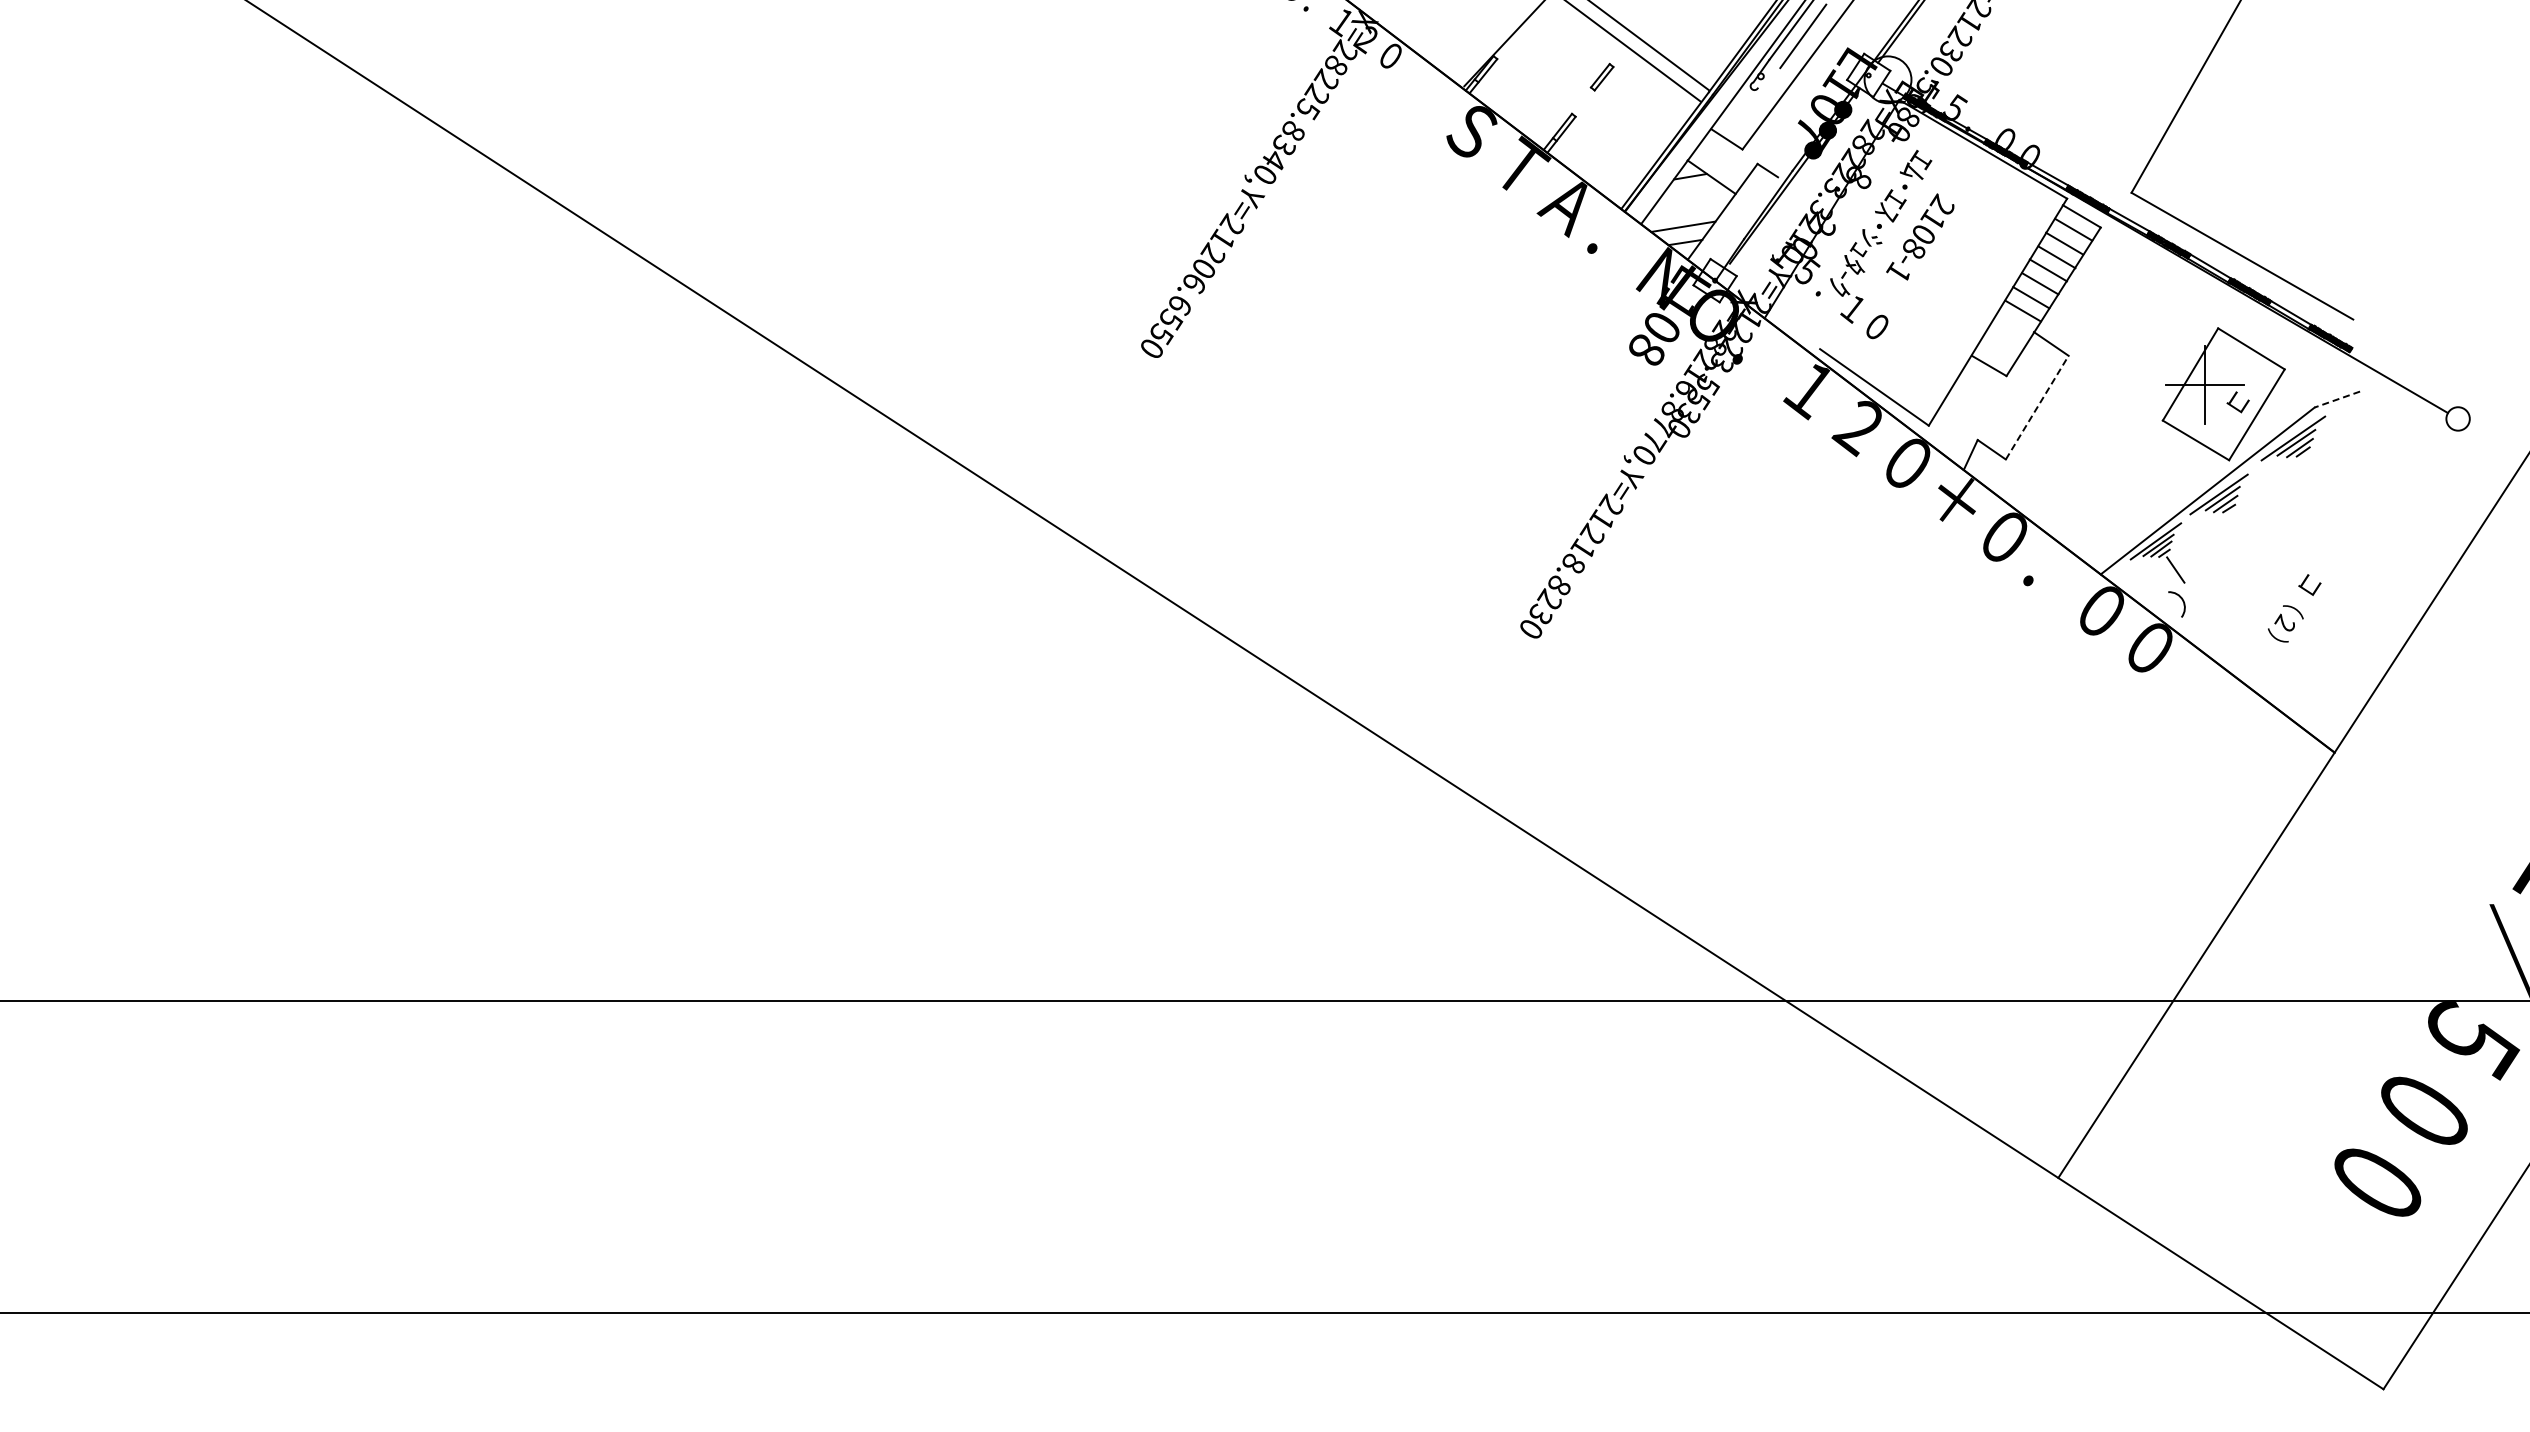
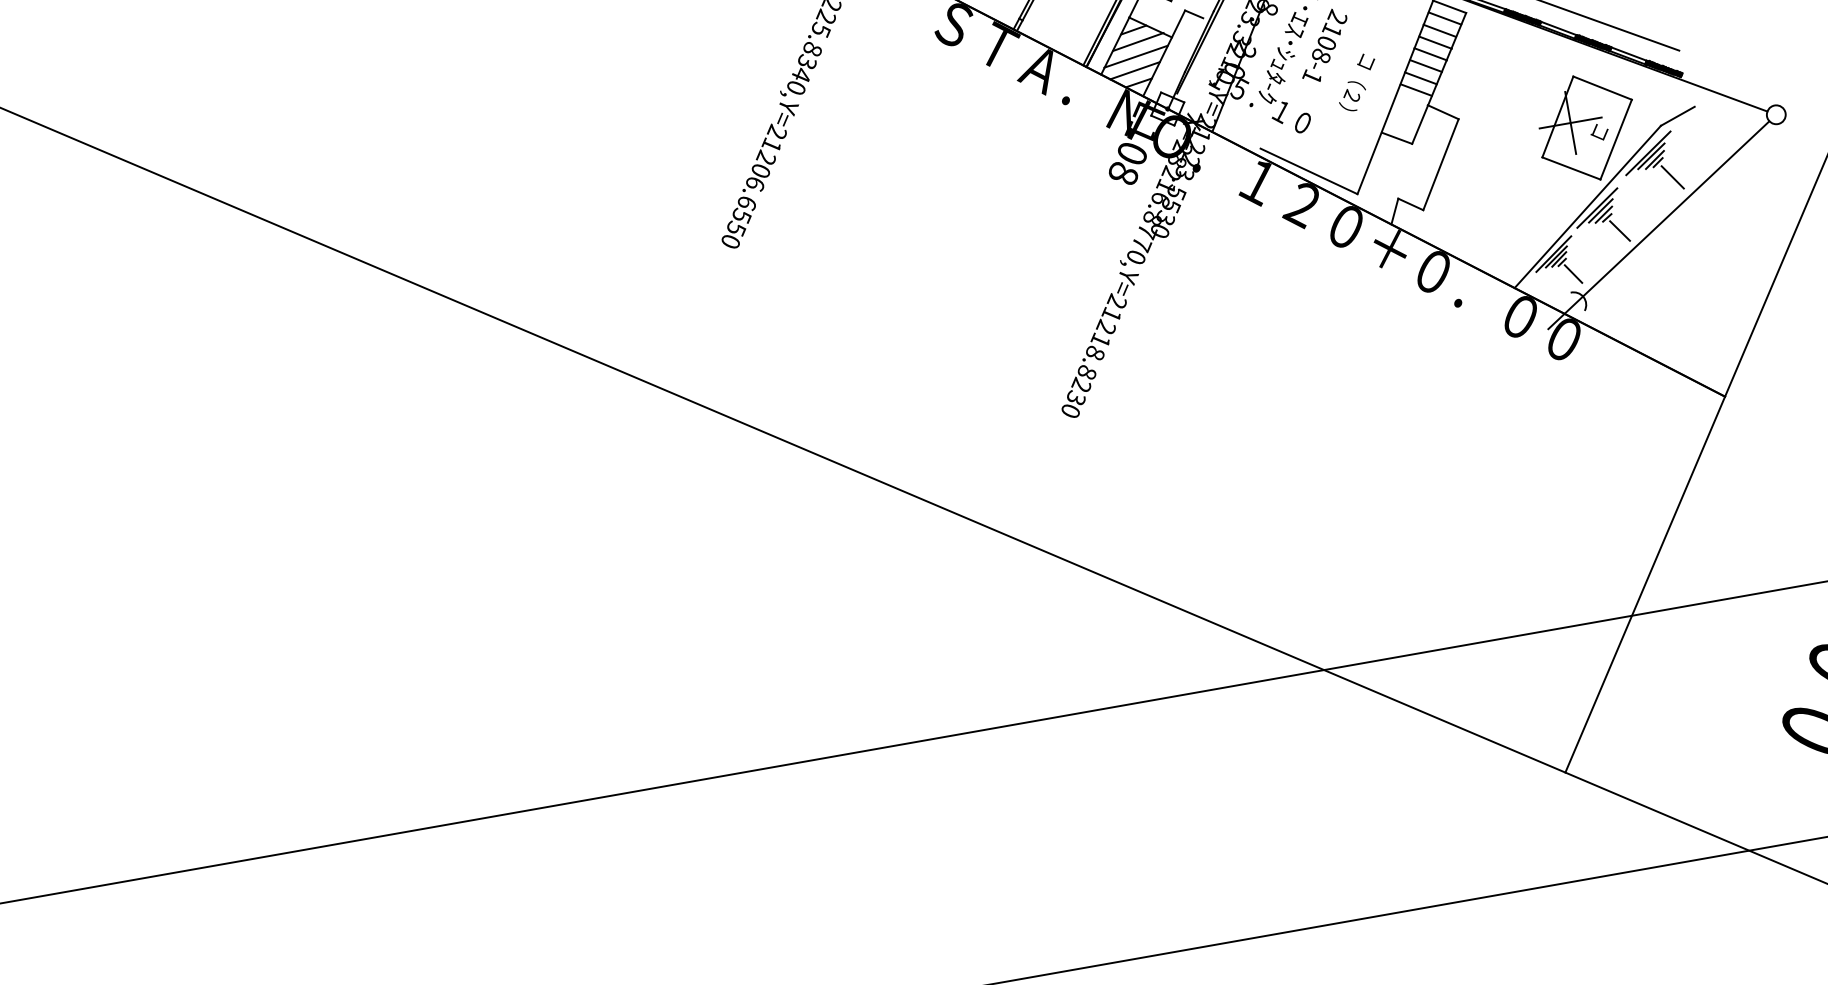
line: (1693, 191) -> (1138, 41), added
line: (1687, 209) -> (1135, 56), added
line: (2336, 399) -> (1677, 116), dashed -> solid
line: (2037, 407) -> (1441, 164), dashed -> solid
line: (2317, 473) -> (1672, 177), added
line: (2241, 527) -> (1619, 231), added
line: (2290, 528) -> (1658, 225), added
text: (2294, 608) -> (1357, 82), moved

